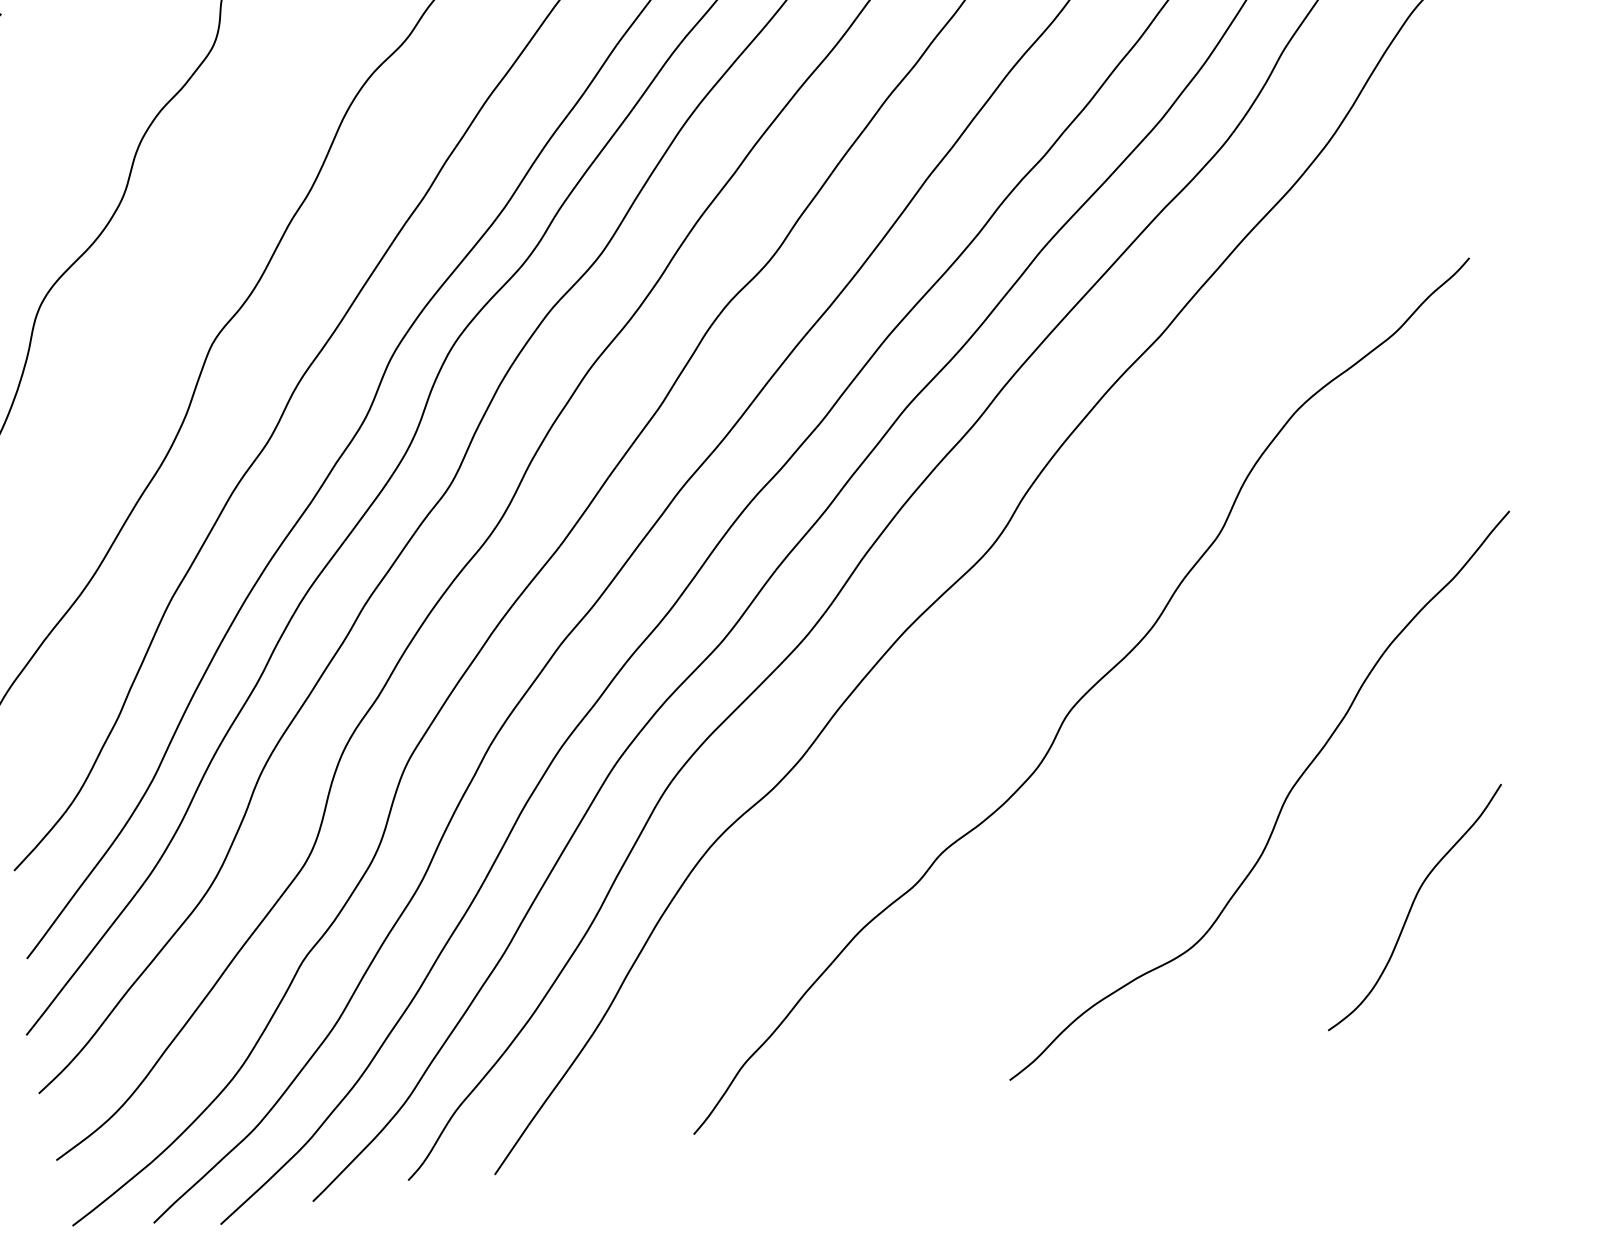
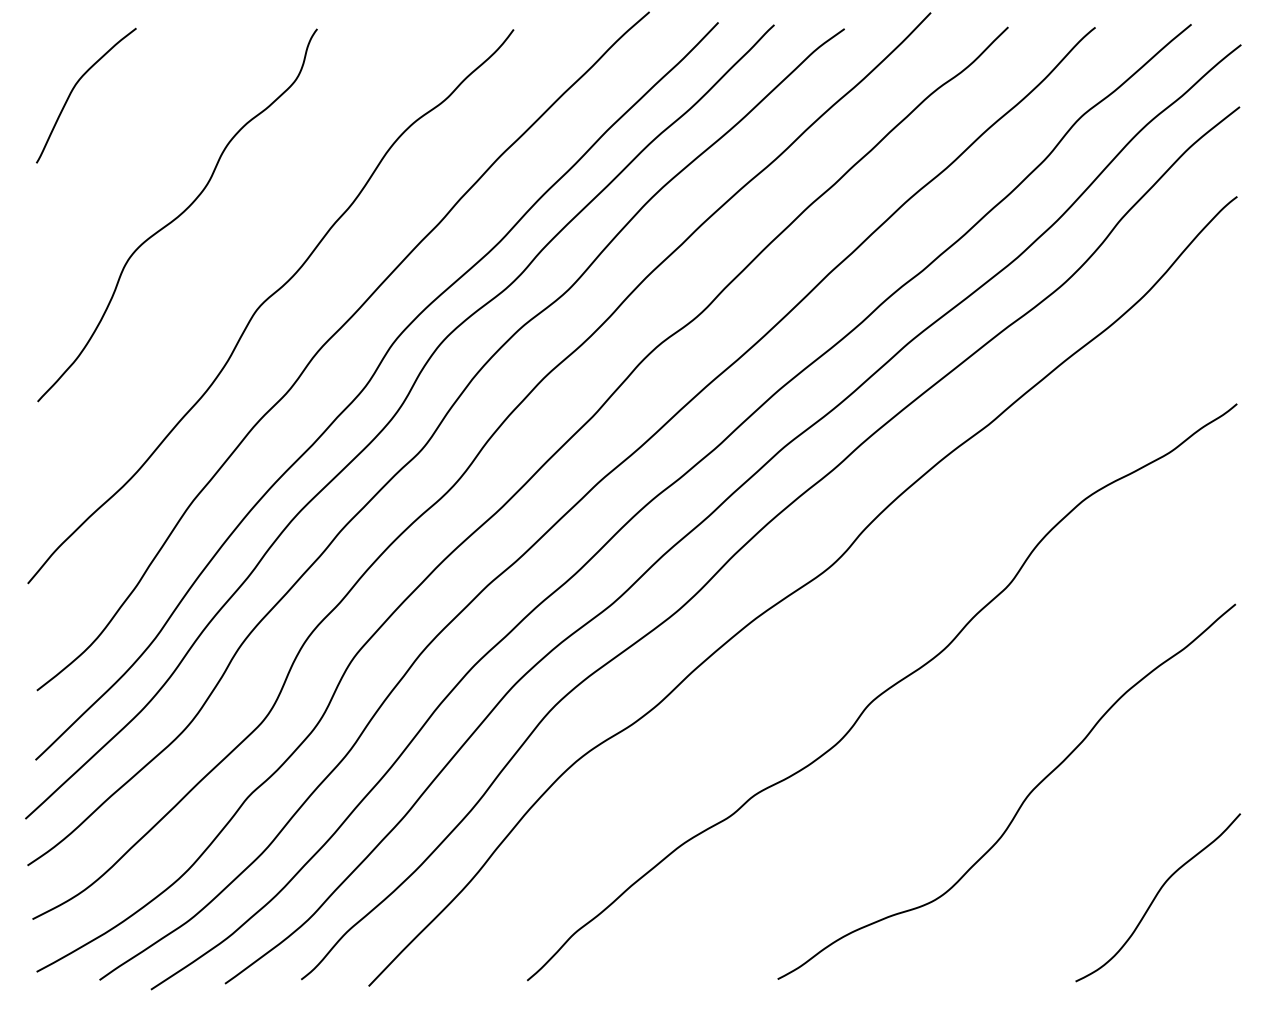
curve: (1412, 907) -> (1156, 897), moved

